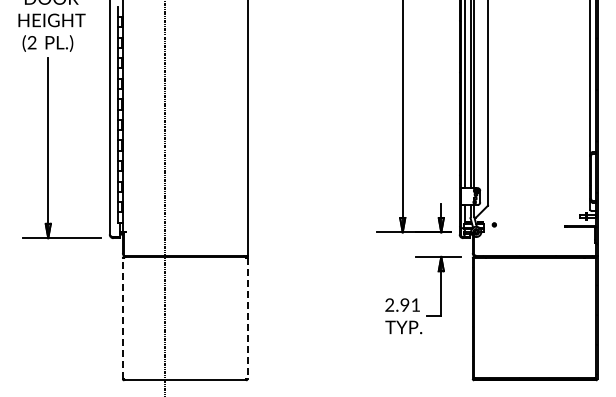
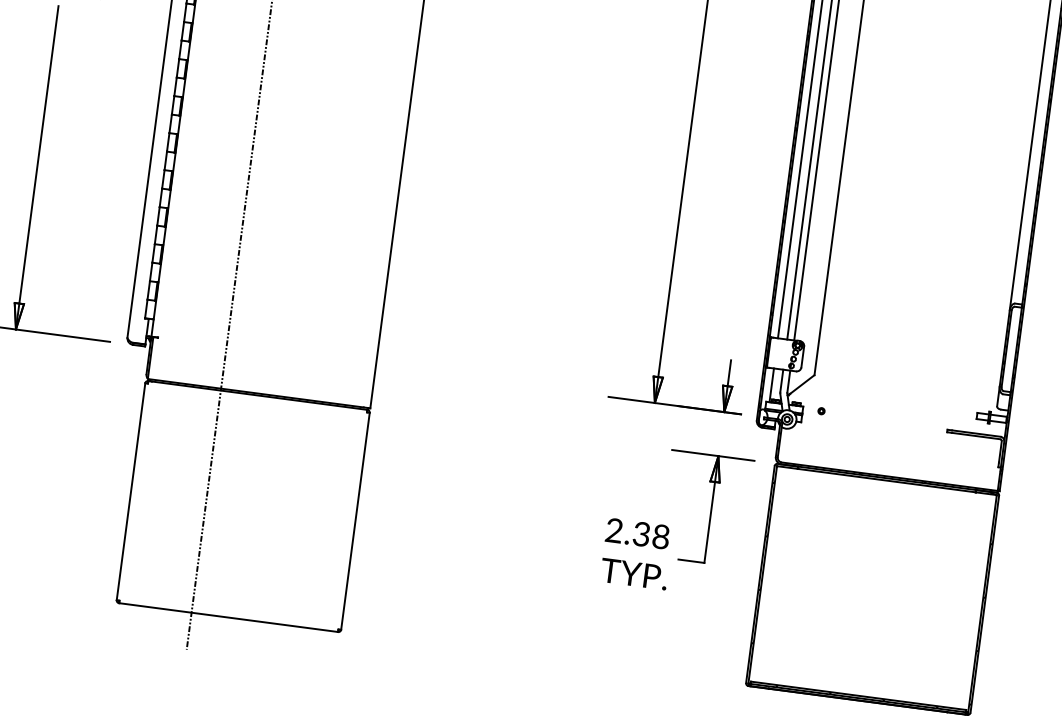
text: (410, 304) -> (651, 534), 2.91 -> 2.38
line: (122, 318) -> (130, 491), dashed -> solid
line: (247, 319) -> (355, 522), dashed -> solid

